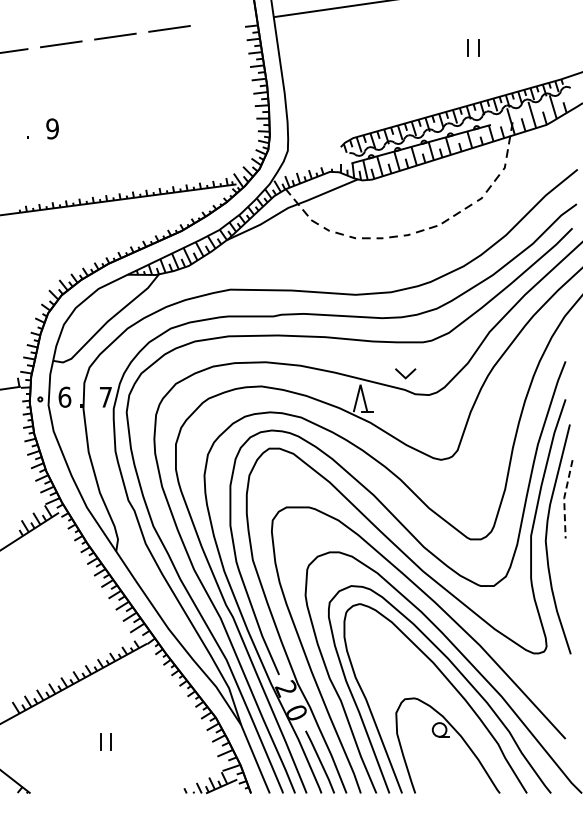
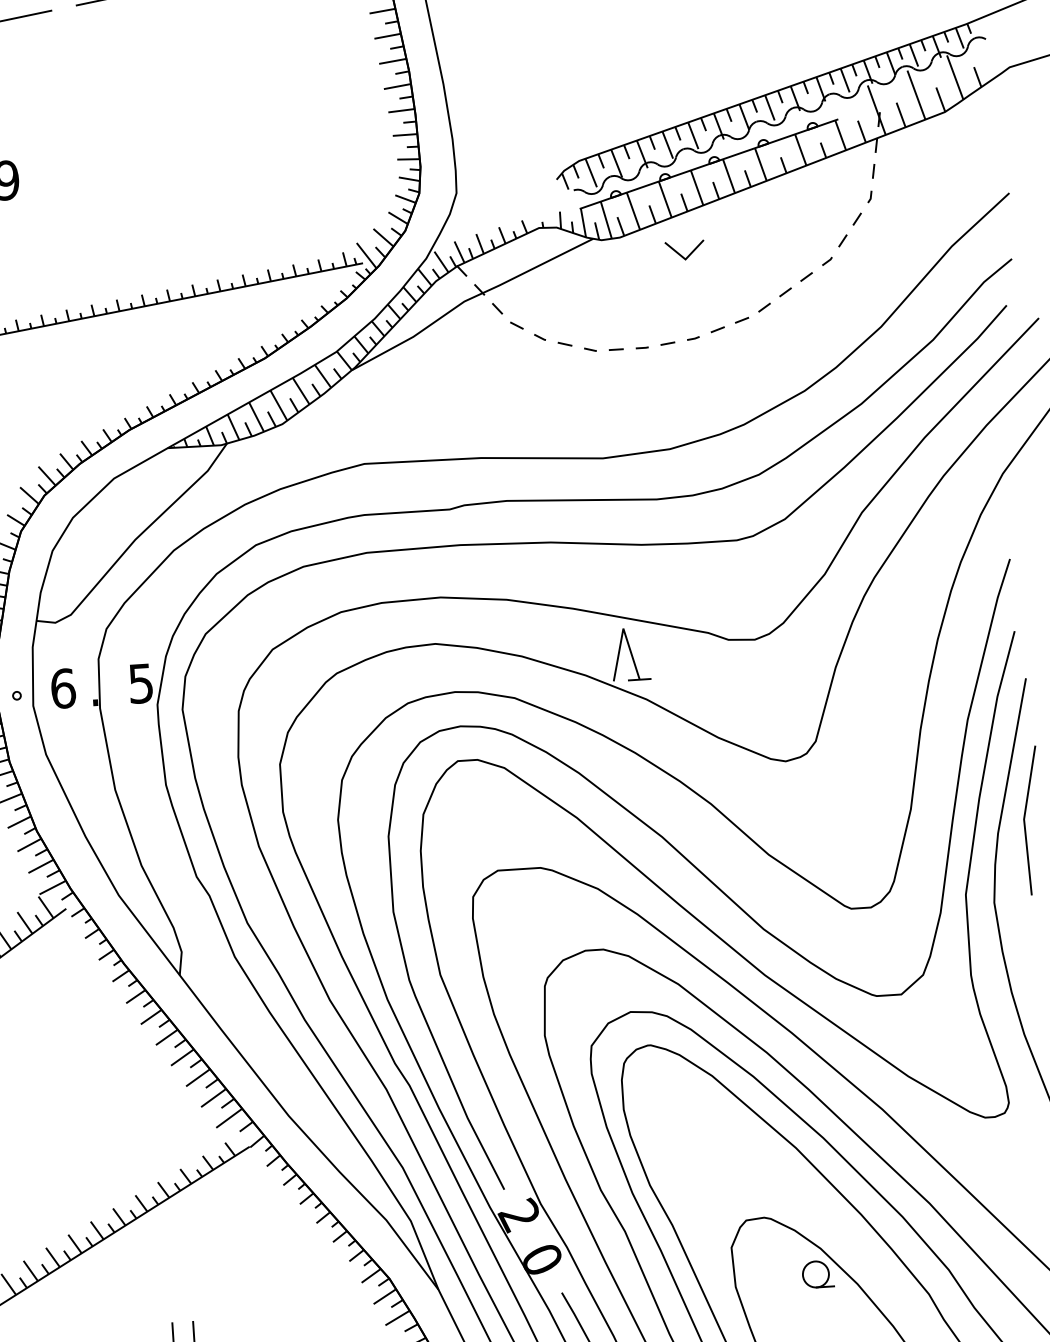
line: (403, 374) -> (680, 252), moved
text: (105, 397) -> (140, 684), 7 -> 5
line: (564, 498) -> (1024, 819), dashed -> solid

